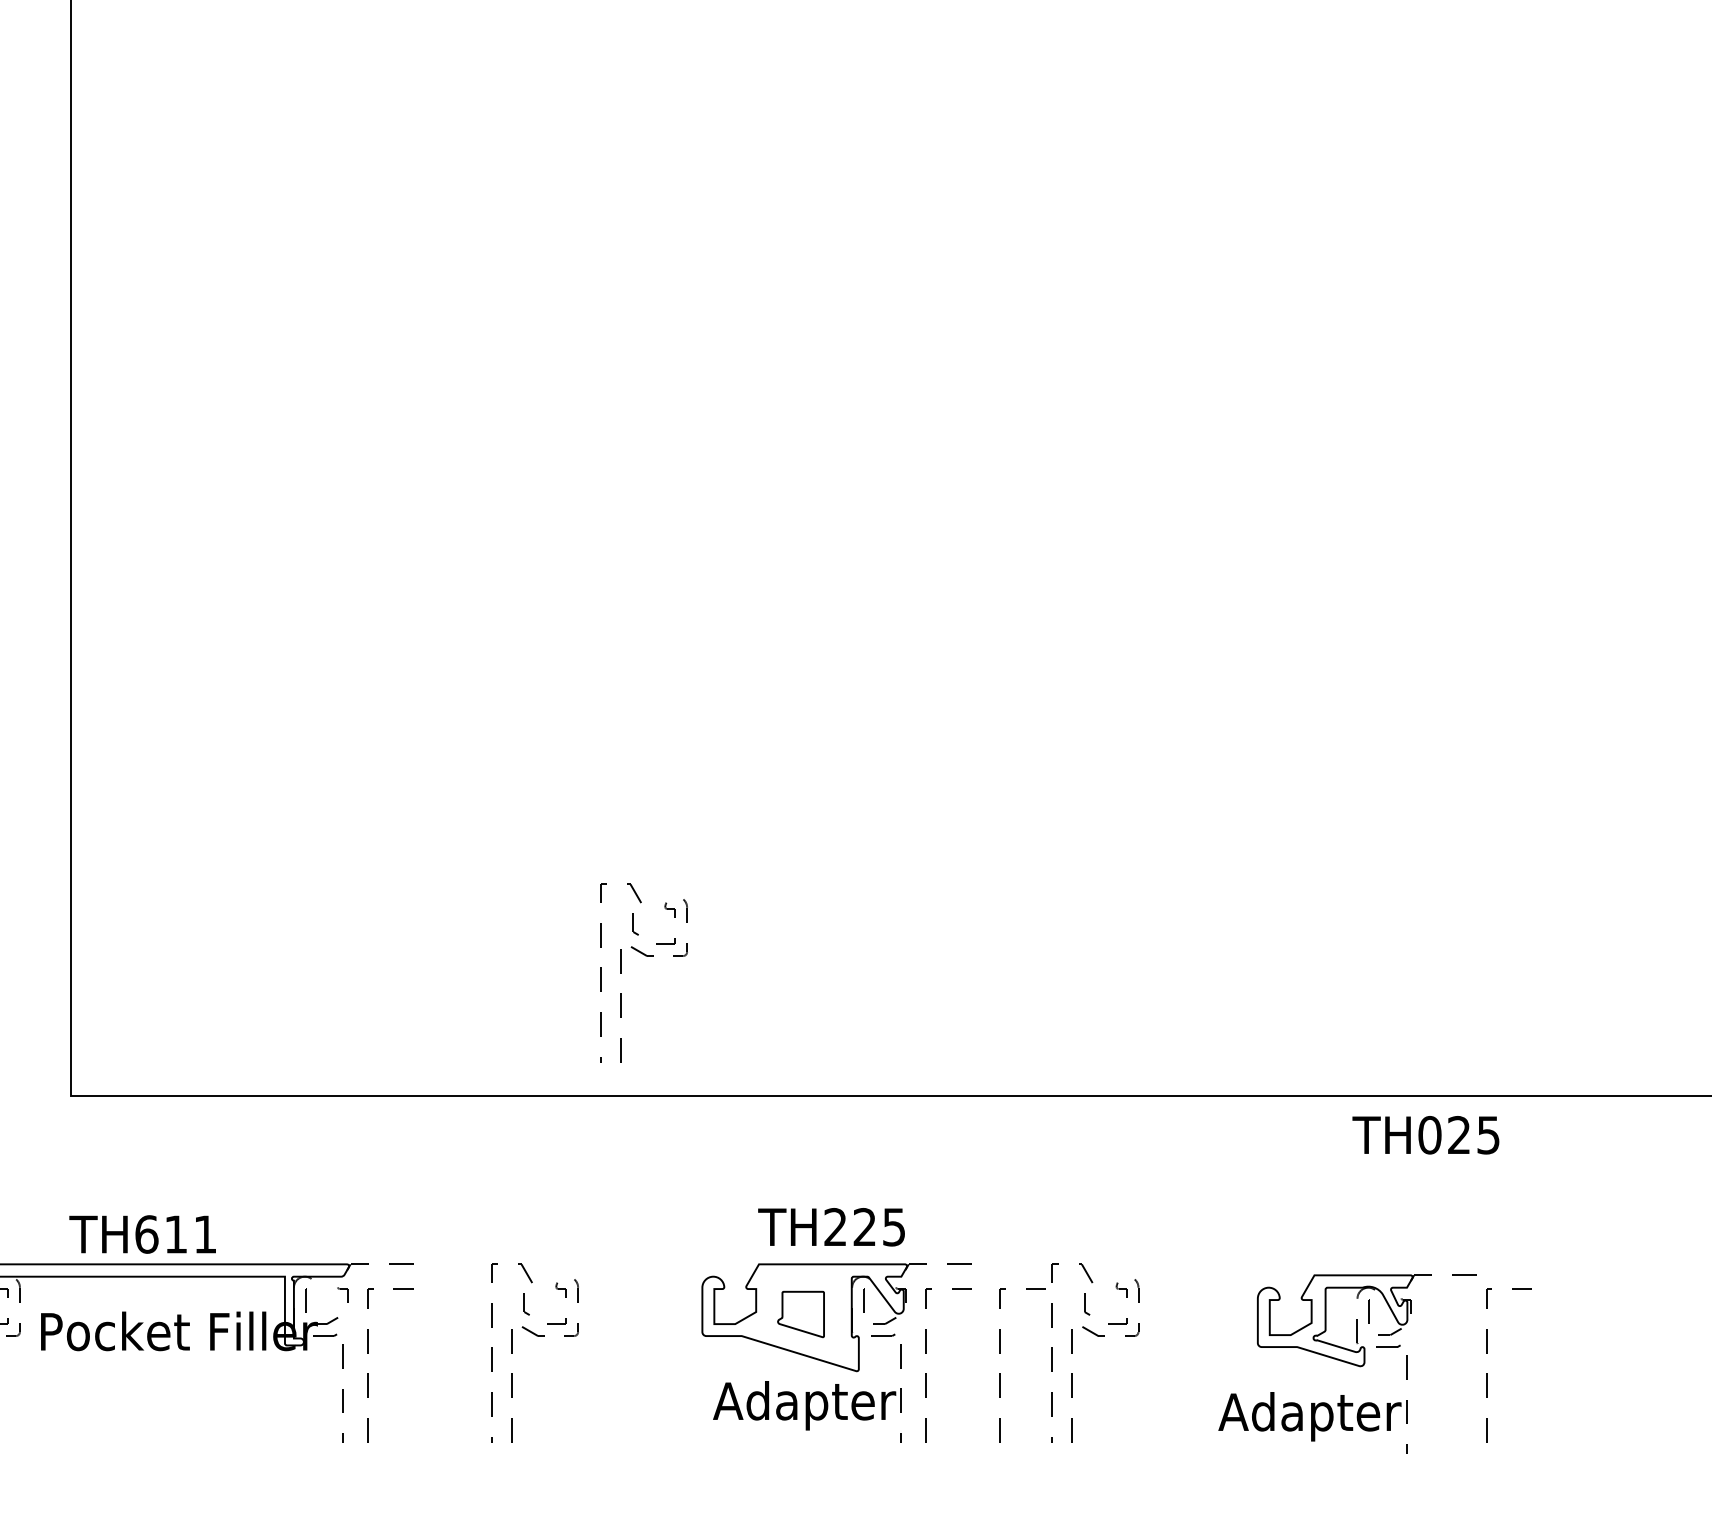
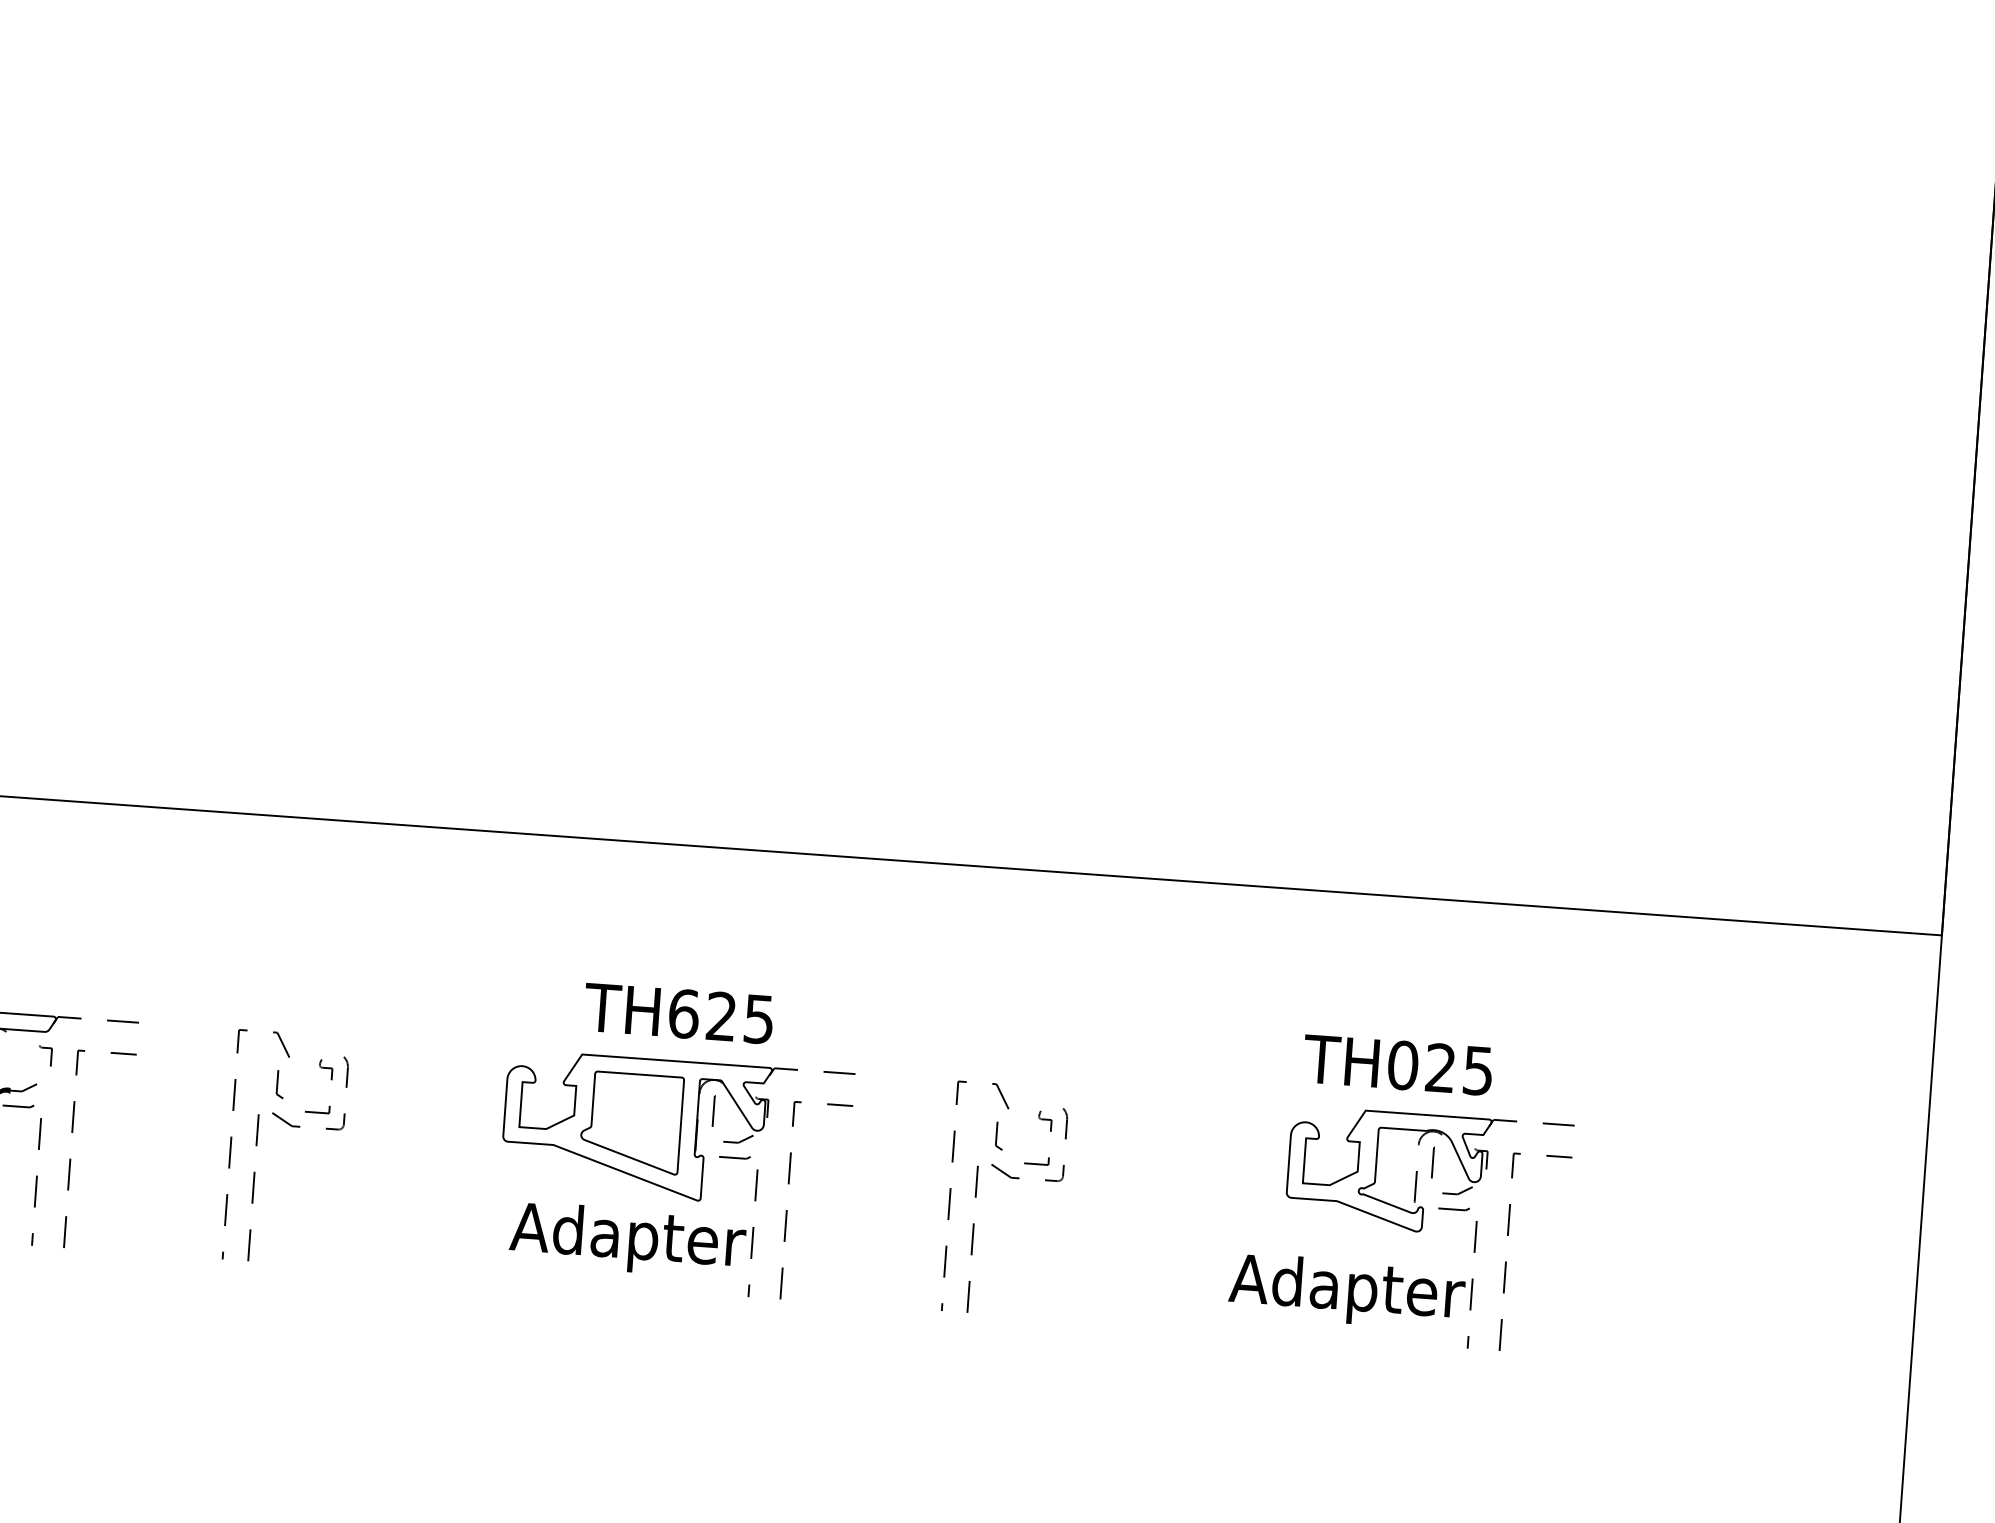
curve: (645, 956) -> (464, 648), removed
text: (1425, 1135) -> (1397, 1065), moved
text: (835, 1227) -> (683, 1014), TH225 -> TH625
part: (800, 1314) -> (630, 1122), size x1.67
part: (1347, 1363) -> (1400, 1226), moved
line: (1000, 1373) -> (882, 1216), removed

